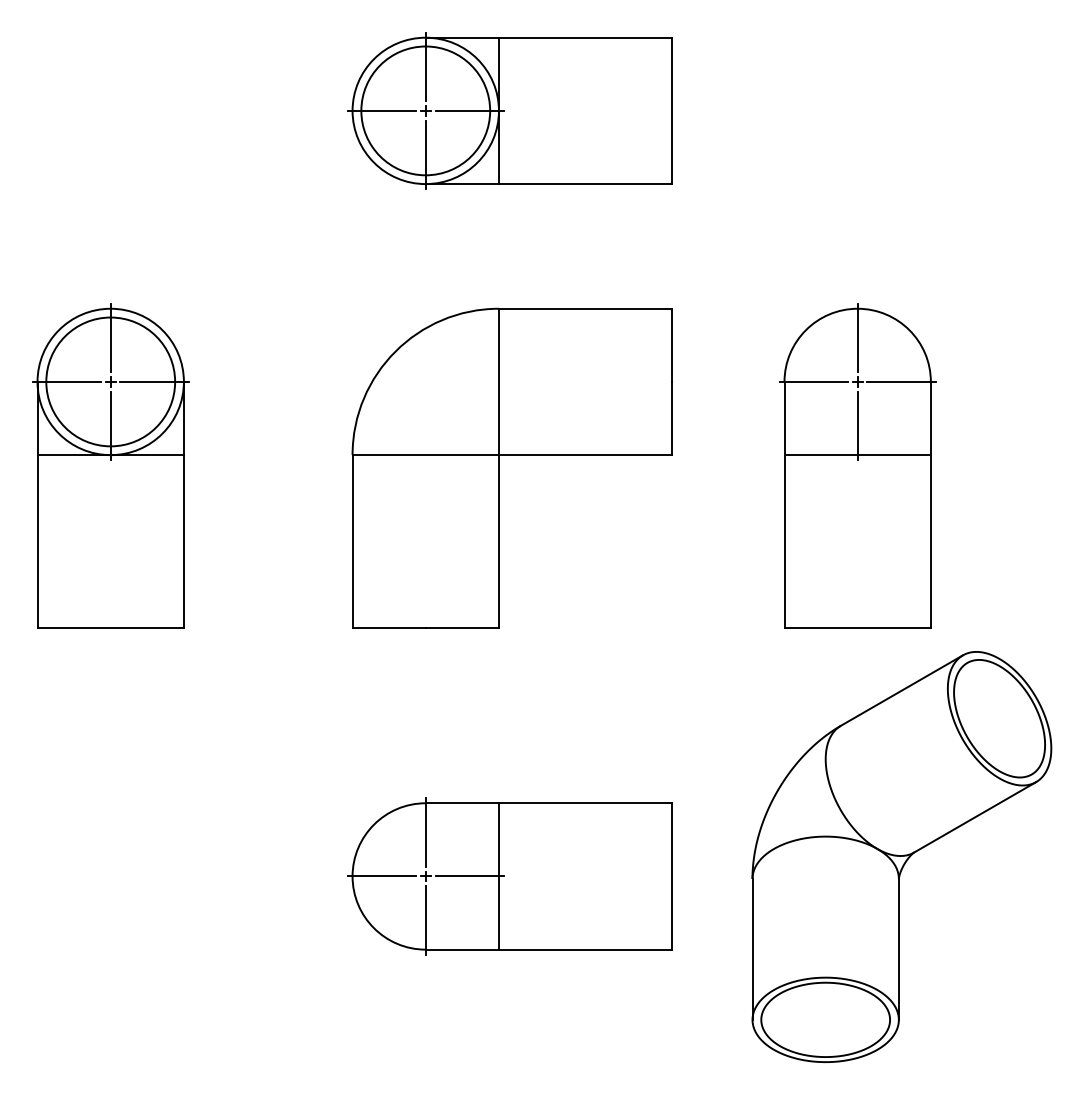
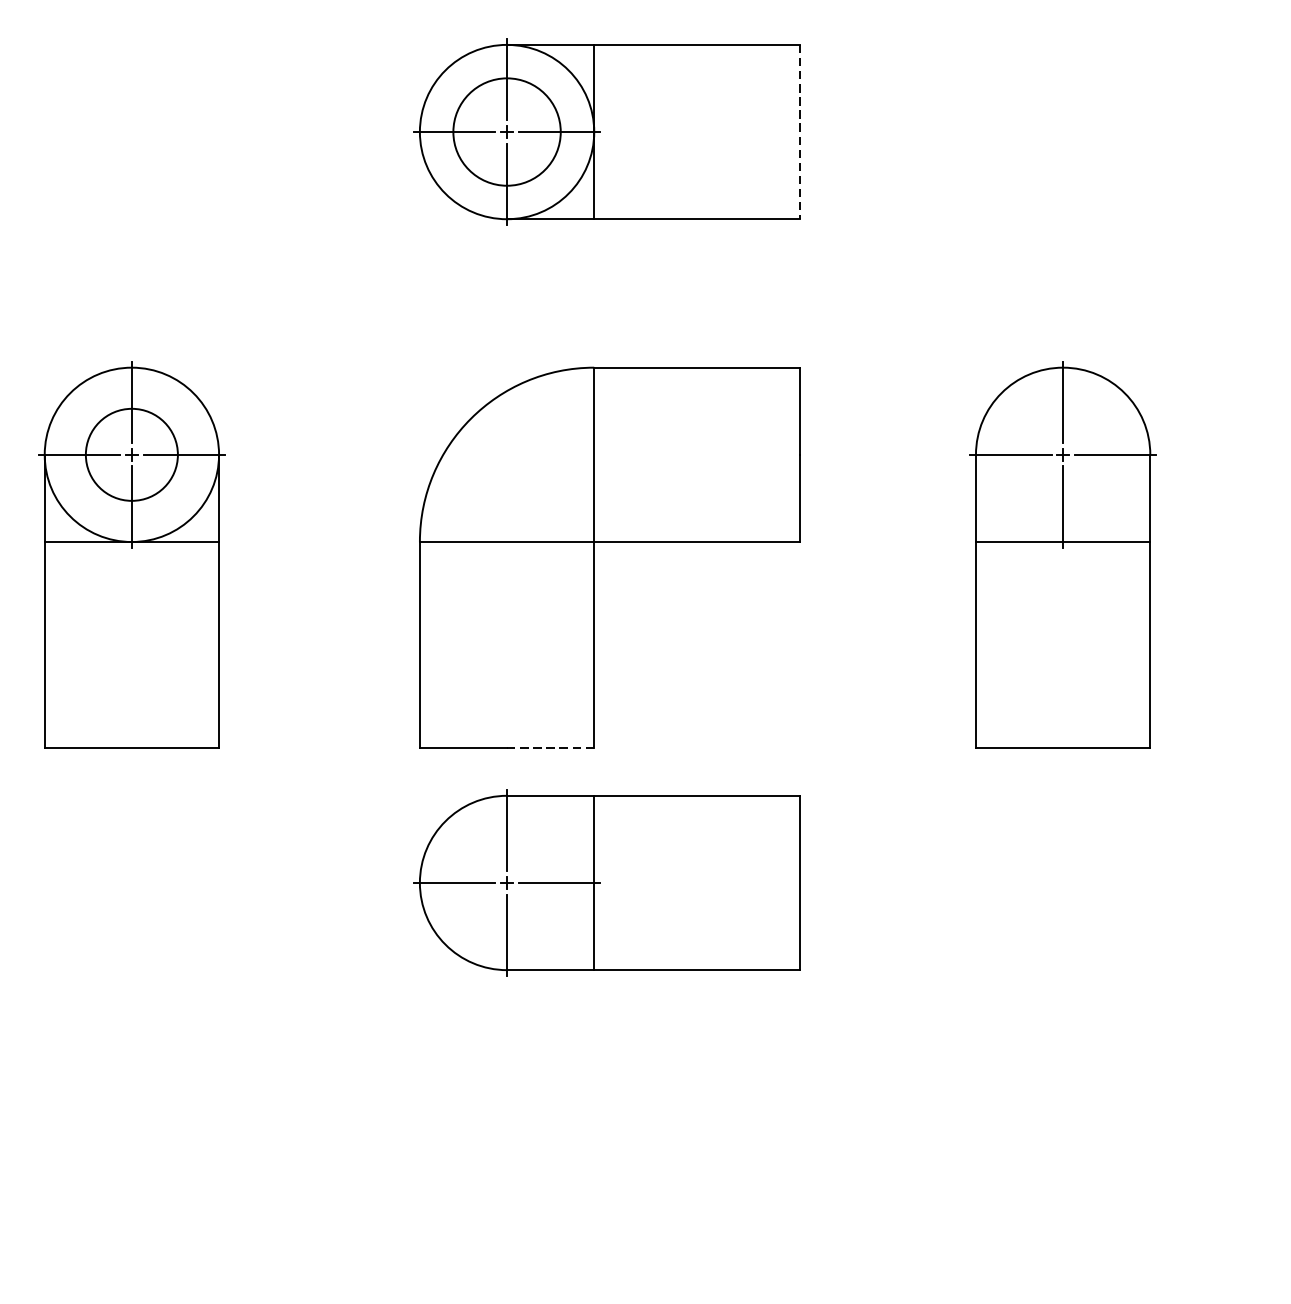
circle: (425, 110) -> (506, 131), size x0.7
line: (671, 111) -> (799, 132), solid -> dashed
circle: (110, 381) -> (131, 454), size x0.6
part: (857, 465) -> (1062, 554), moved
line: (462, 627) -> (550, 747), solid -> dashed
part: (901, 856) -> (1073, 1019), removed
part: (509, 876) -> (606, 883), moved

